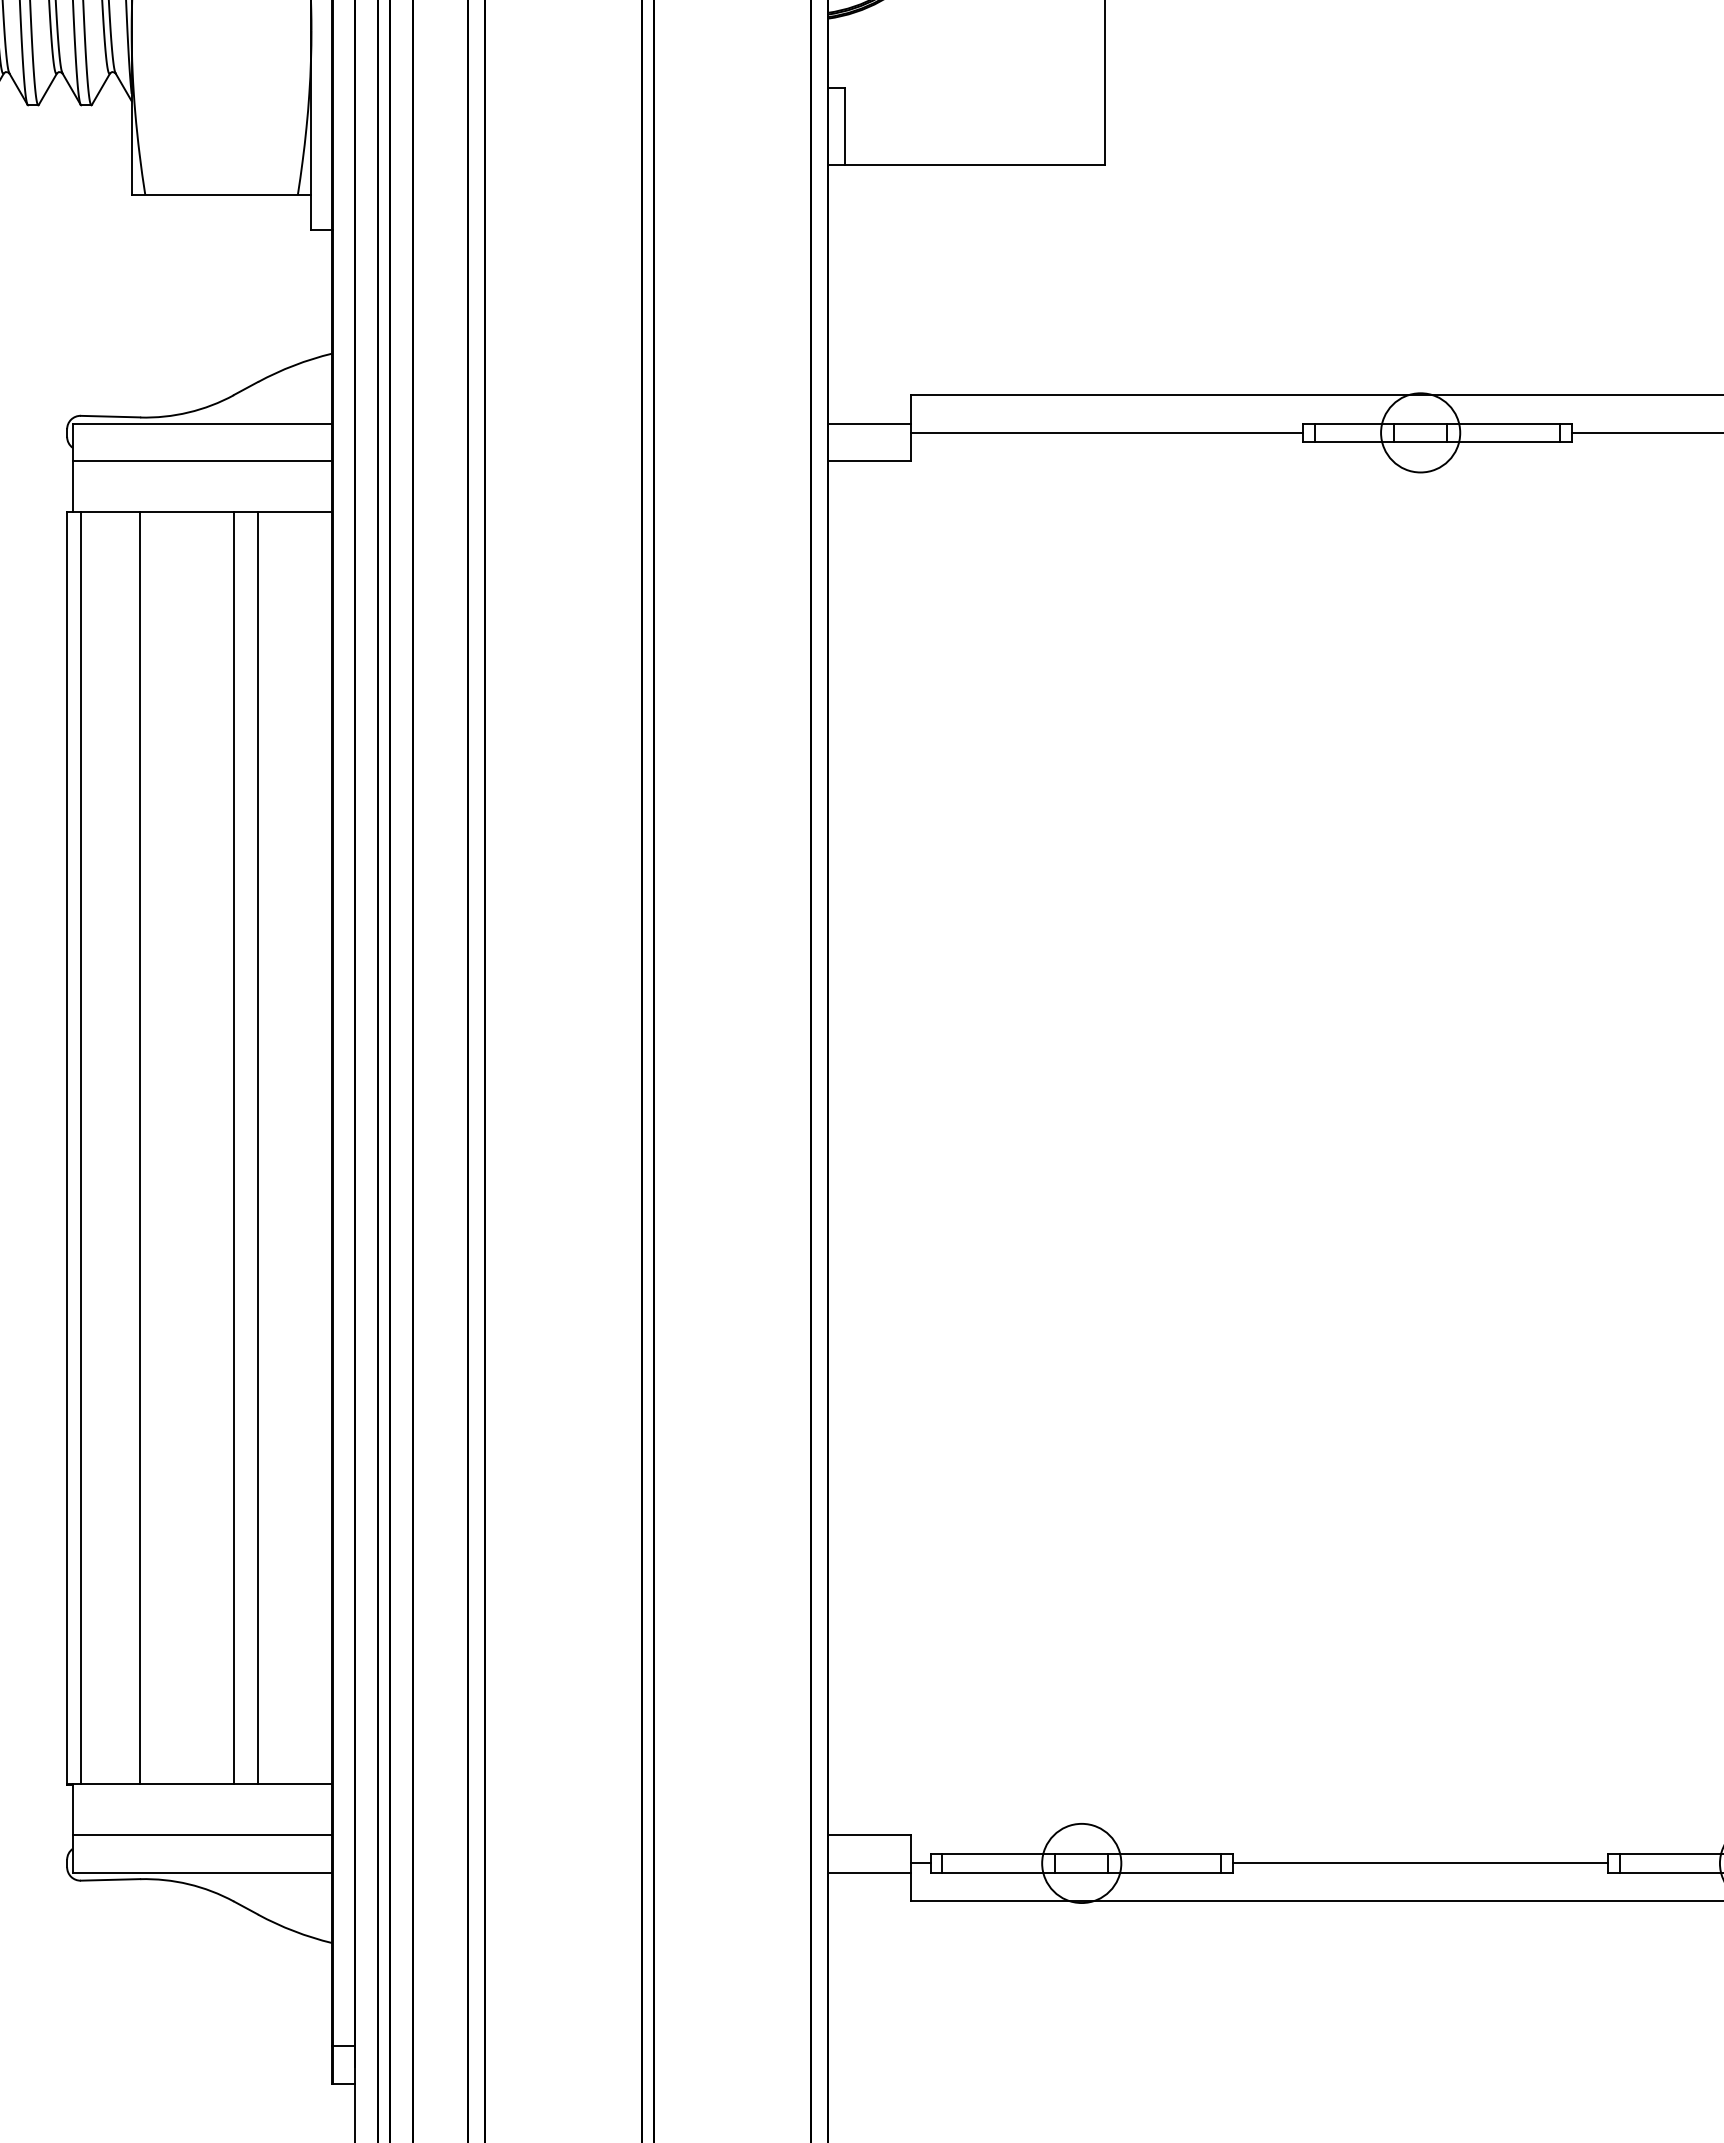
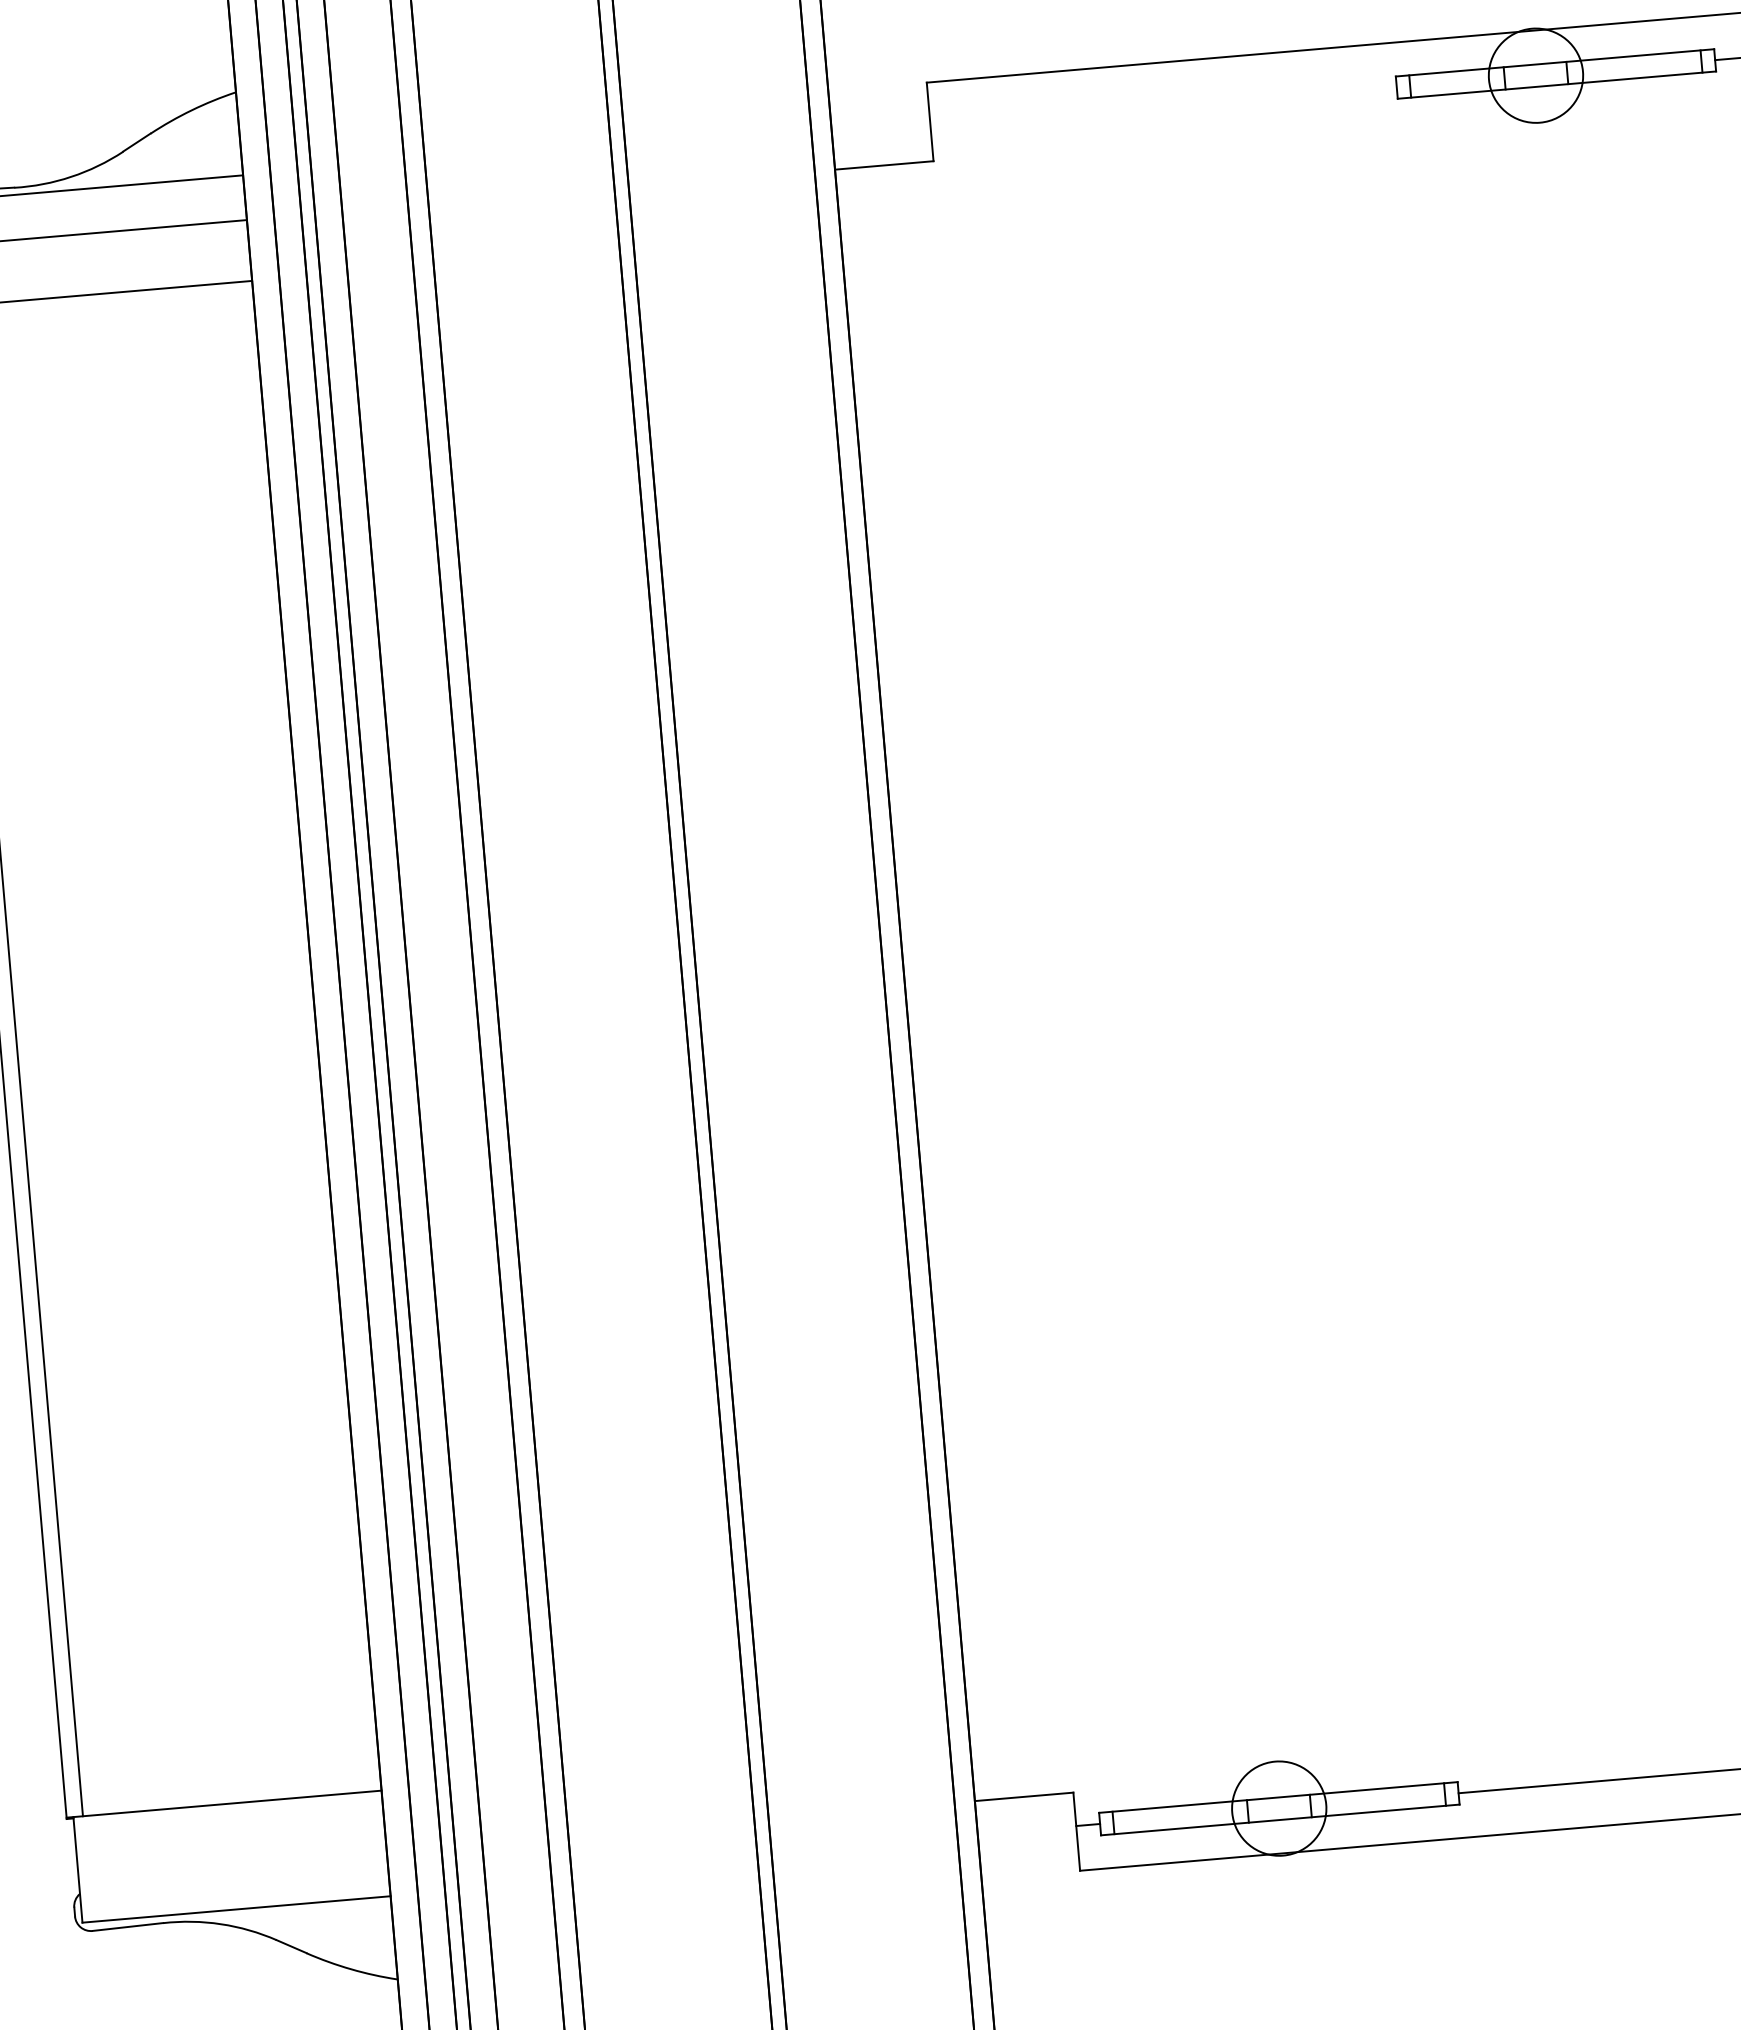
line: (868, 423) -> (879, 120), removed
line: (1106, 432) -> (1162, 107), removed
line: (140, 1148) -> (88, 1055), removed
line: (233, 1148) -> (199, 1046), removed
line: (258, 1148) -> (229, 1043), removed
line: (202, 1835) -> (232, 1864), removed
line: (868, 1873) -> (1027, 1842), removed

